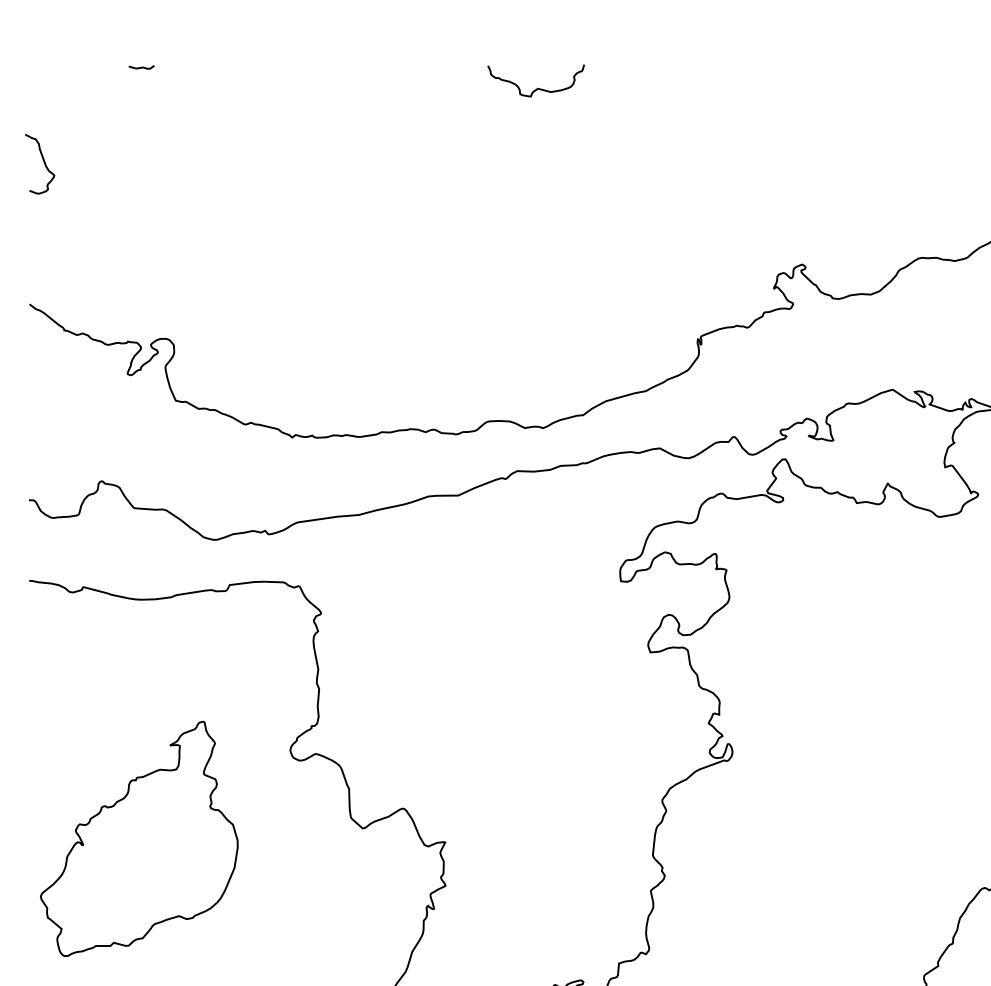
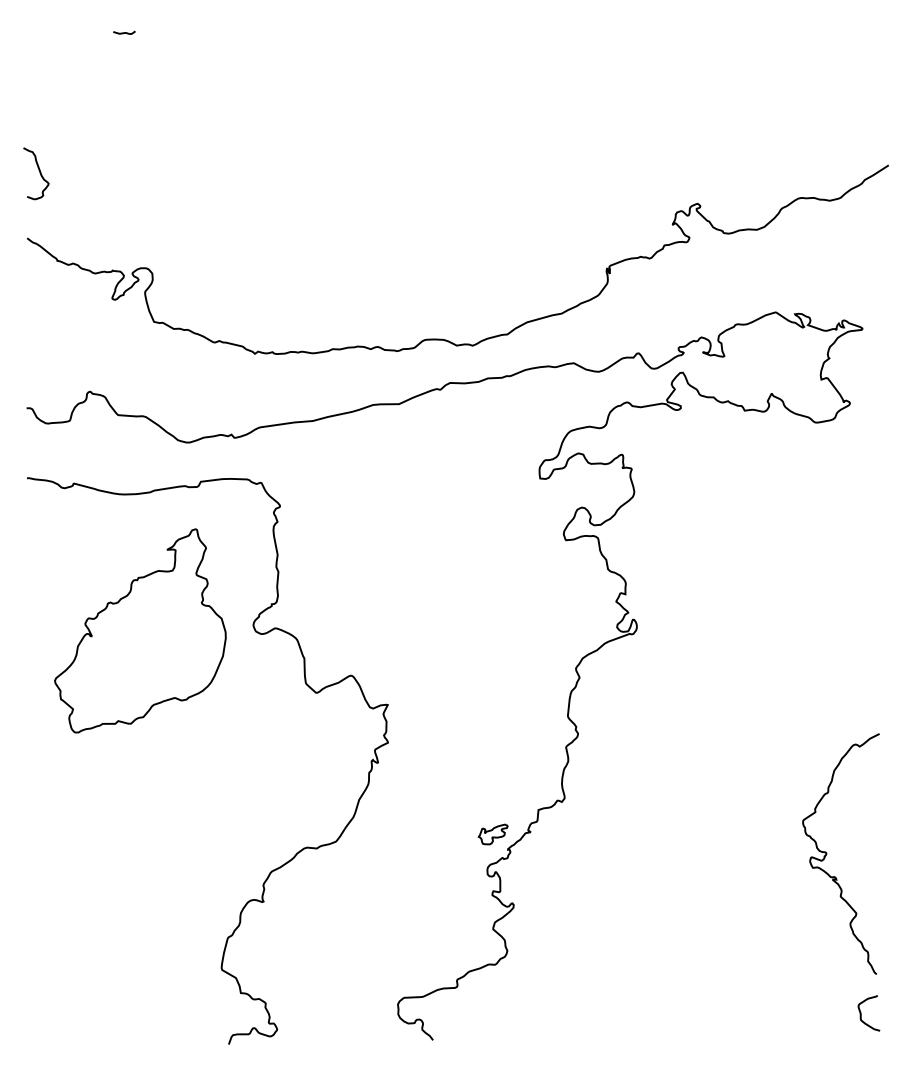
curve: (537, 87) -> (467, 50), removed
curve: (43, 163) -> (39, 173), moved
part: (139, 838) -> (140, 630), moved

